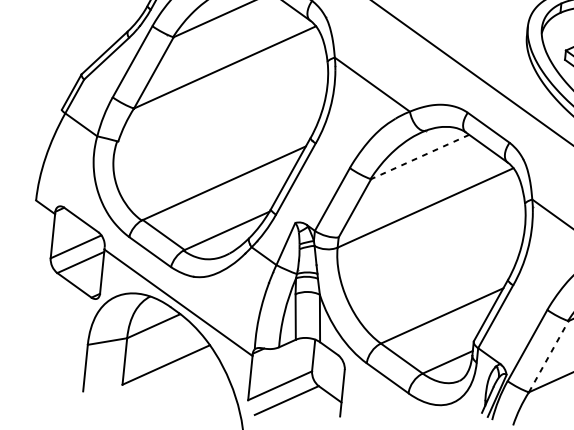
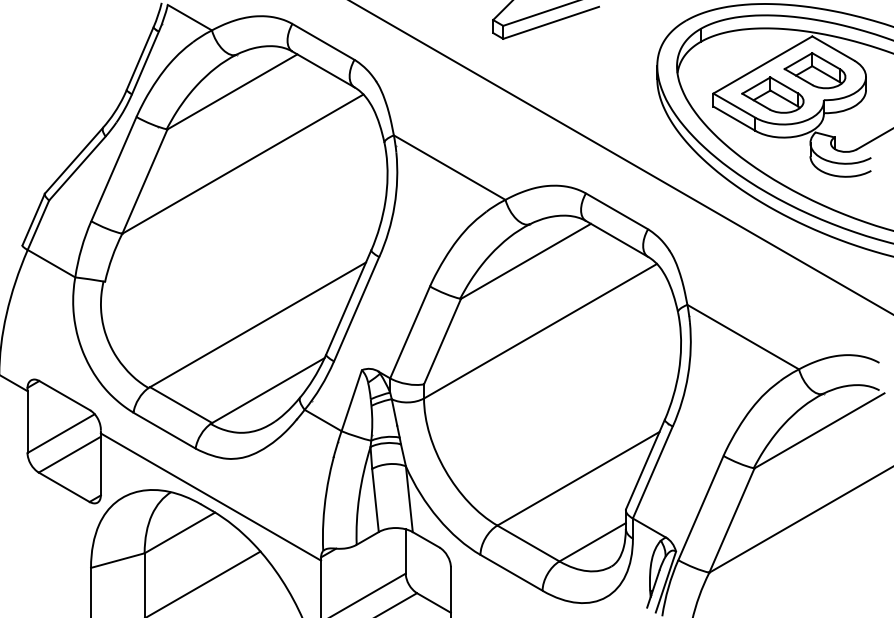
line: (419, 157) -> (525, 261), dashed -> solid
line: (548, 356) -> (731, 520), dashed -> solid

